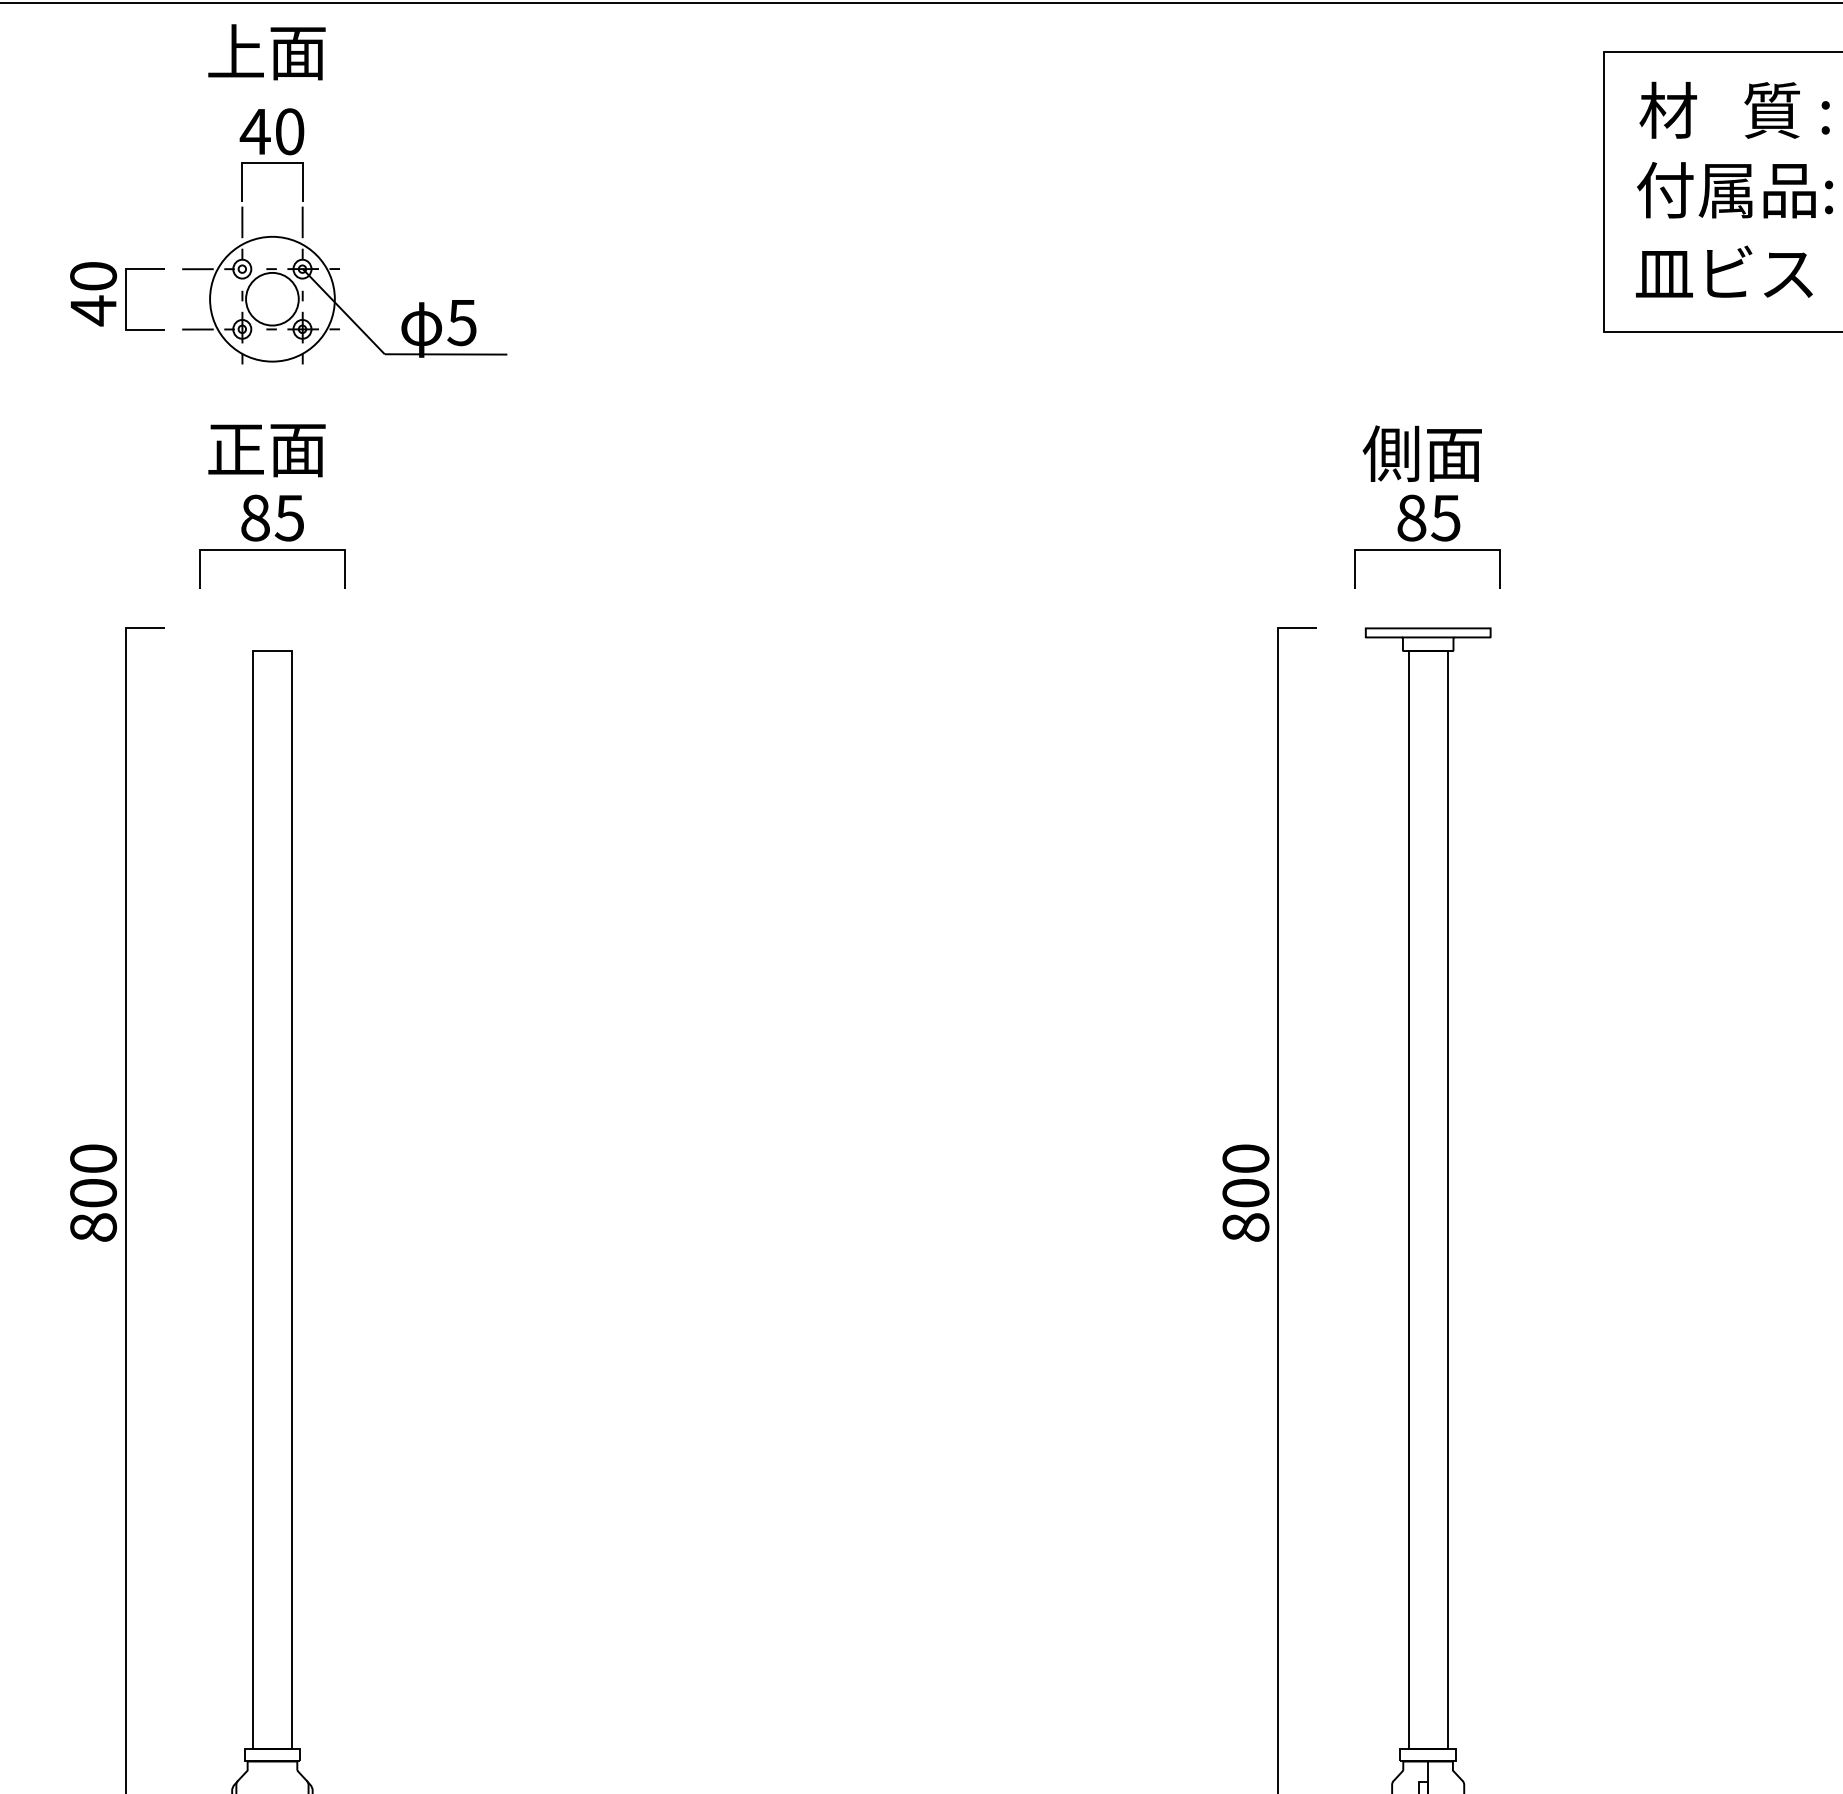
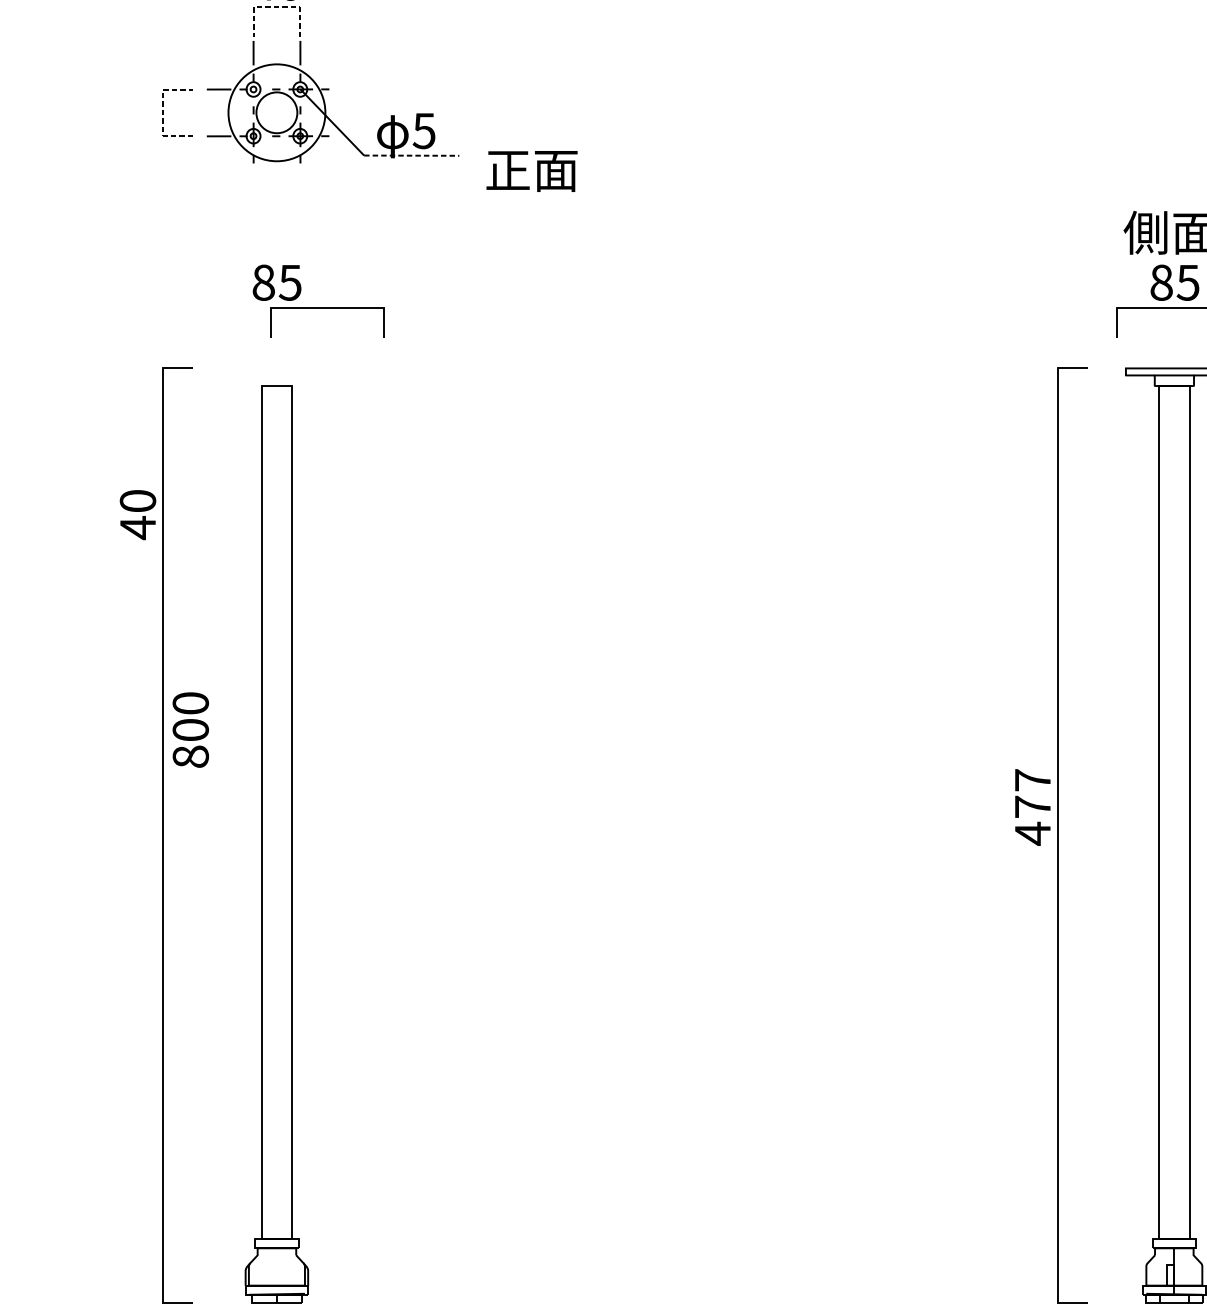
line: (272, 163) -> (276, 7), solid -> dashed
text: (93, 294) -> (137, 515), moved
line: (125, 298) -> (162, 112), solid -> dashed
line: (446, 354) -> (412, 155), solid -> dashed
text: (266, 450) -> (531, 171), moved
line: (272, 550) -> (327, 307), moved
text: (93, 1192) -> (190, 729), moved
text: (1245, 1193) -> (1032, 807), 800 -> 477

